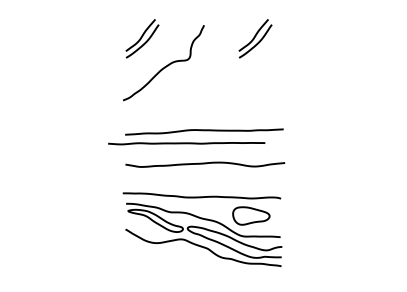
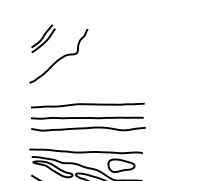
part: (255, 38) -> (124, 38), removed
line: (186, 143) -> (87, 118), moved

